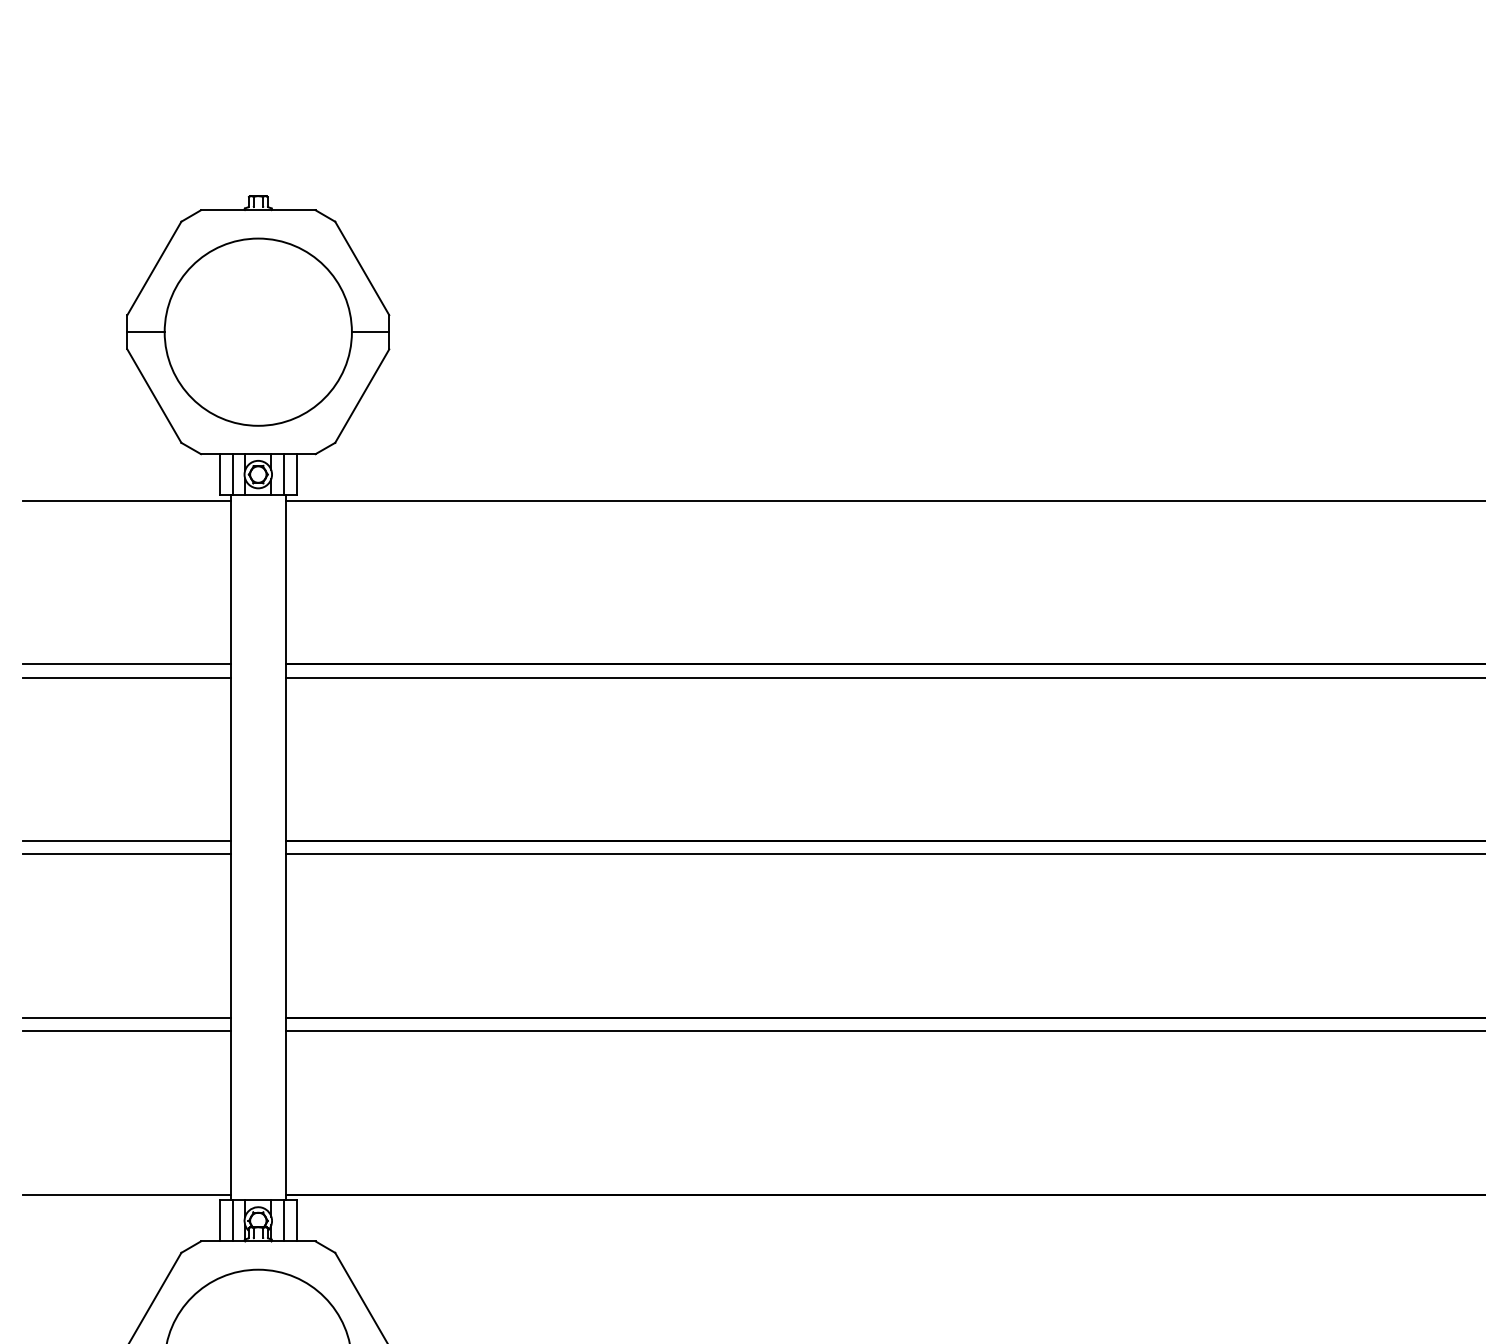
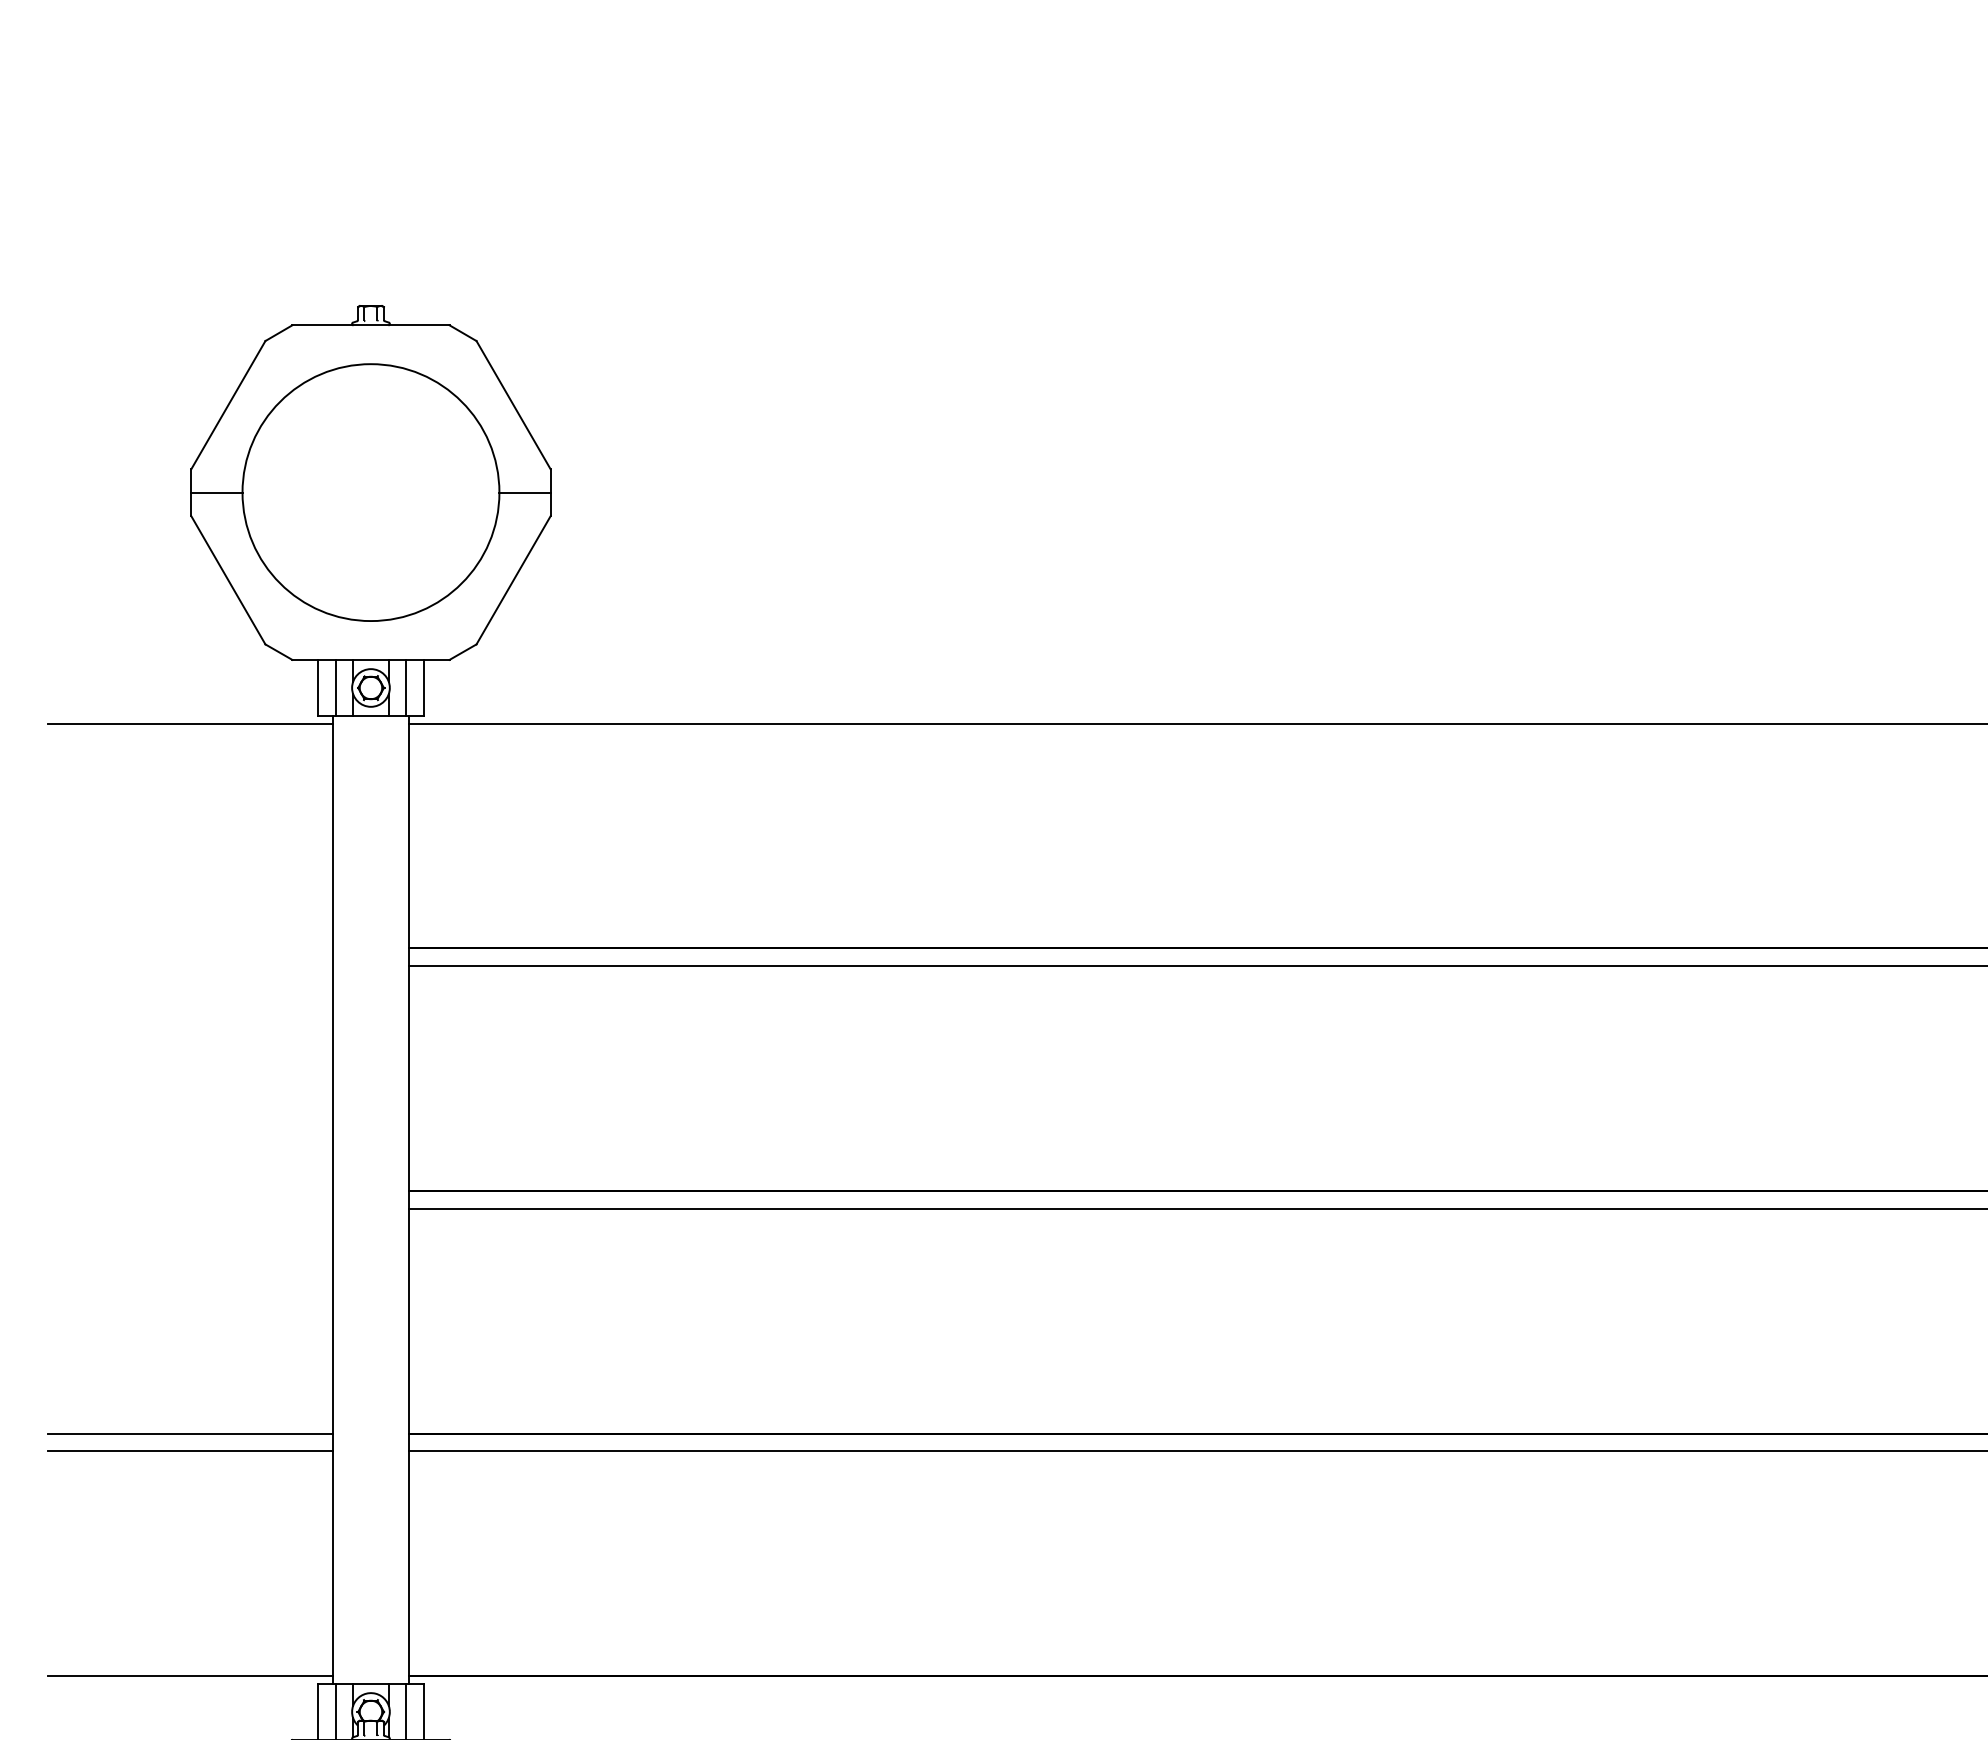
line: (126, 664) -> (190, 948), removed
line: (126, 677) -> (190, 966), removed
line: (126, 841) -> (190, 1191), removed
line: (126, 854) -> (190, 1209), removed

